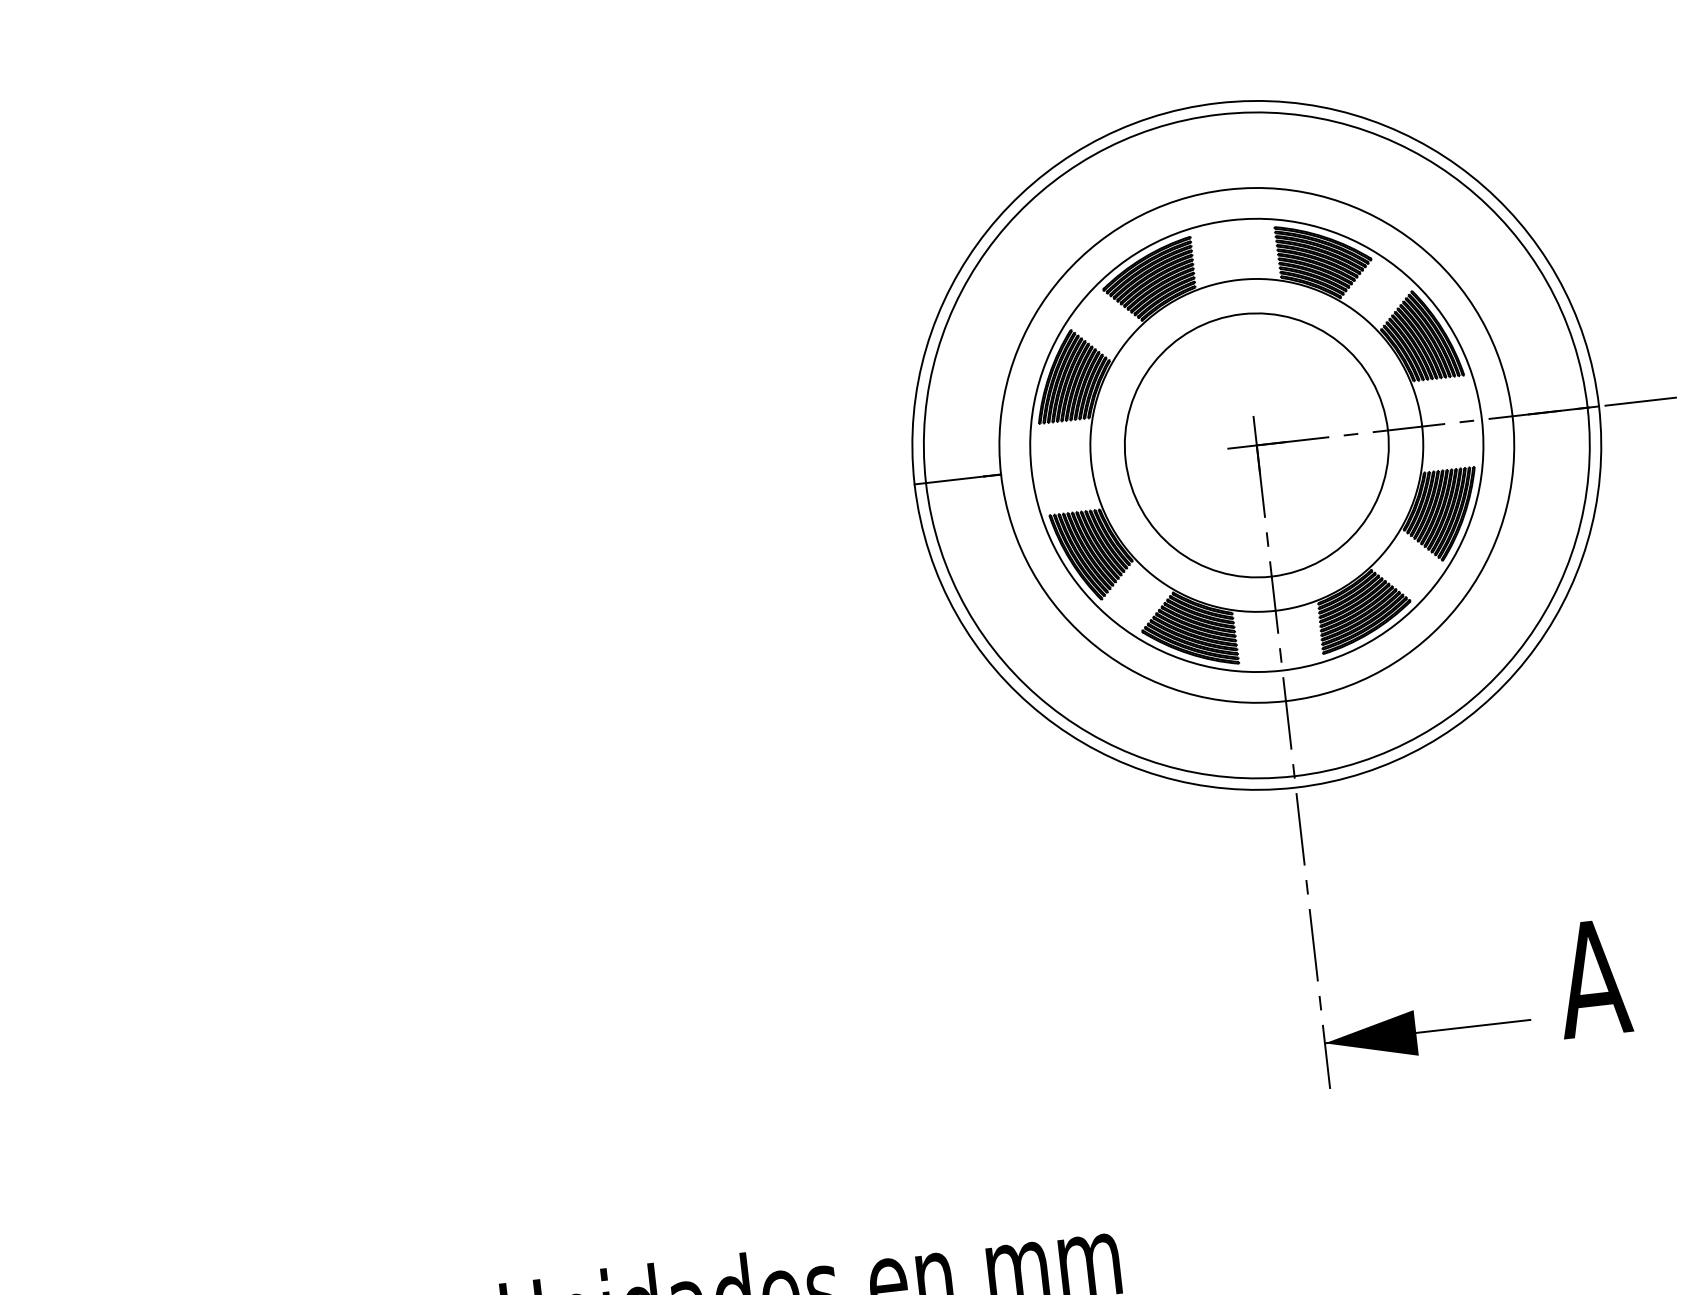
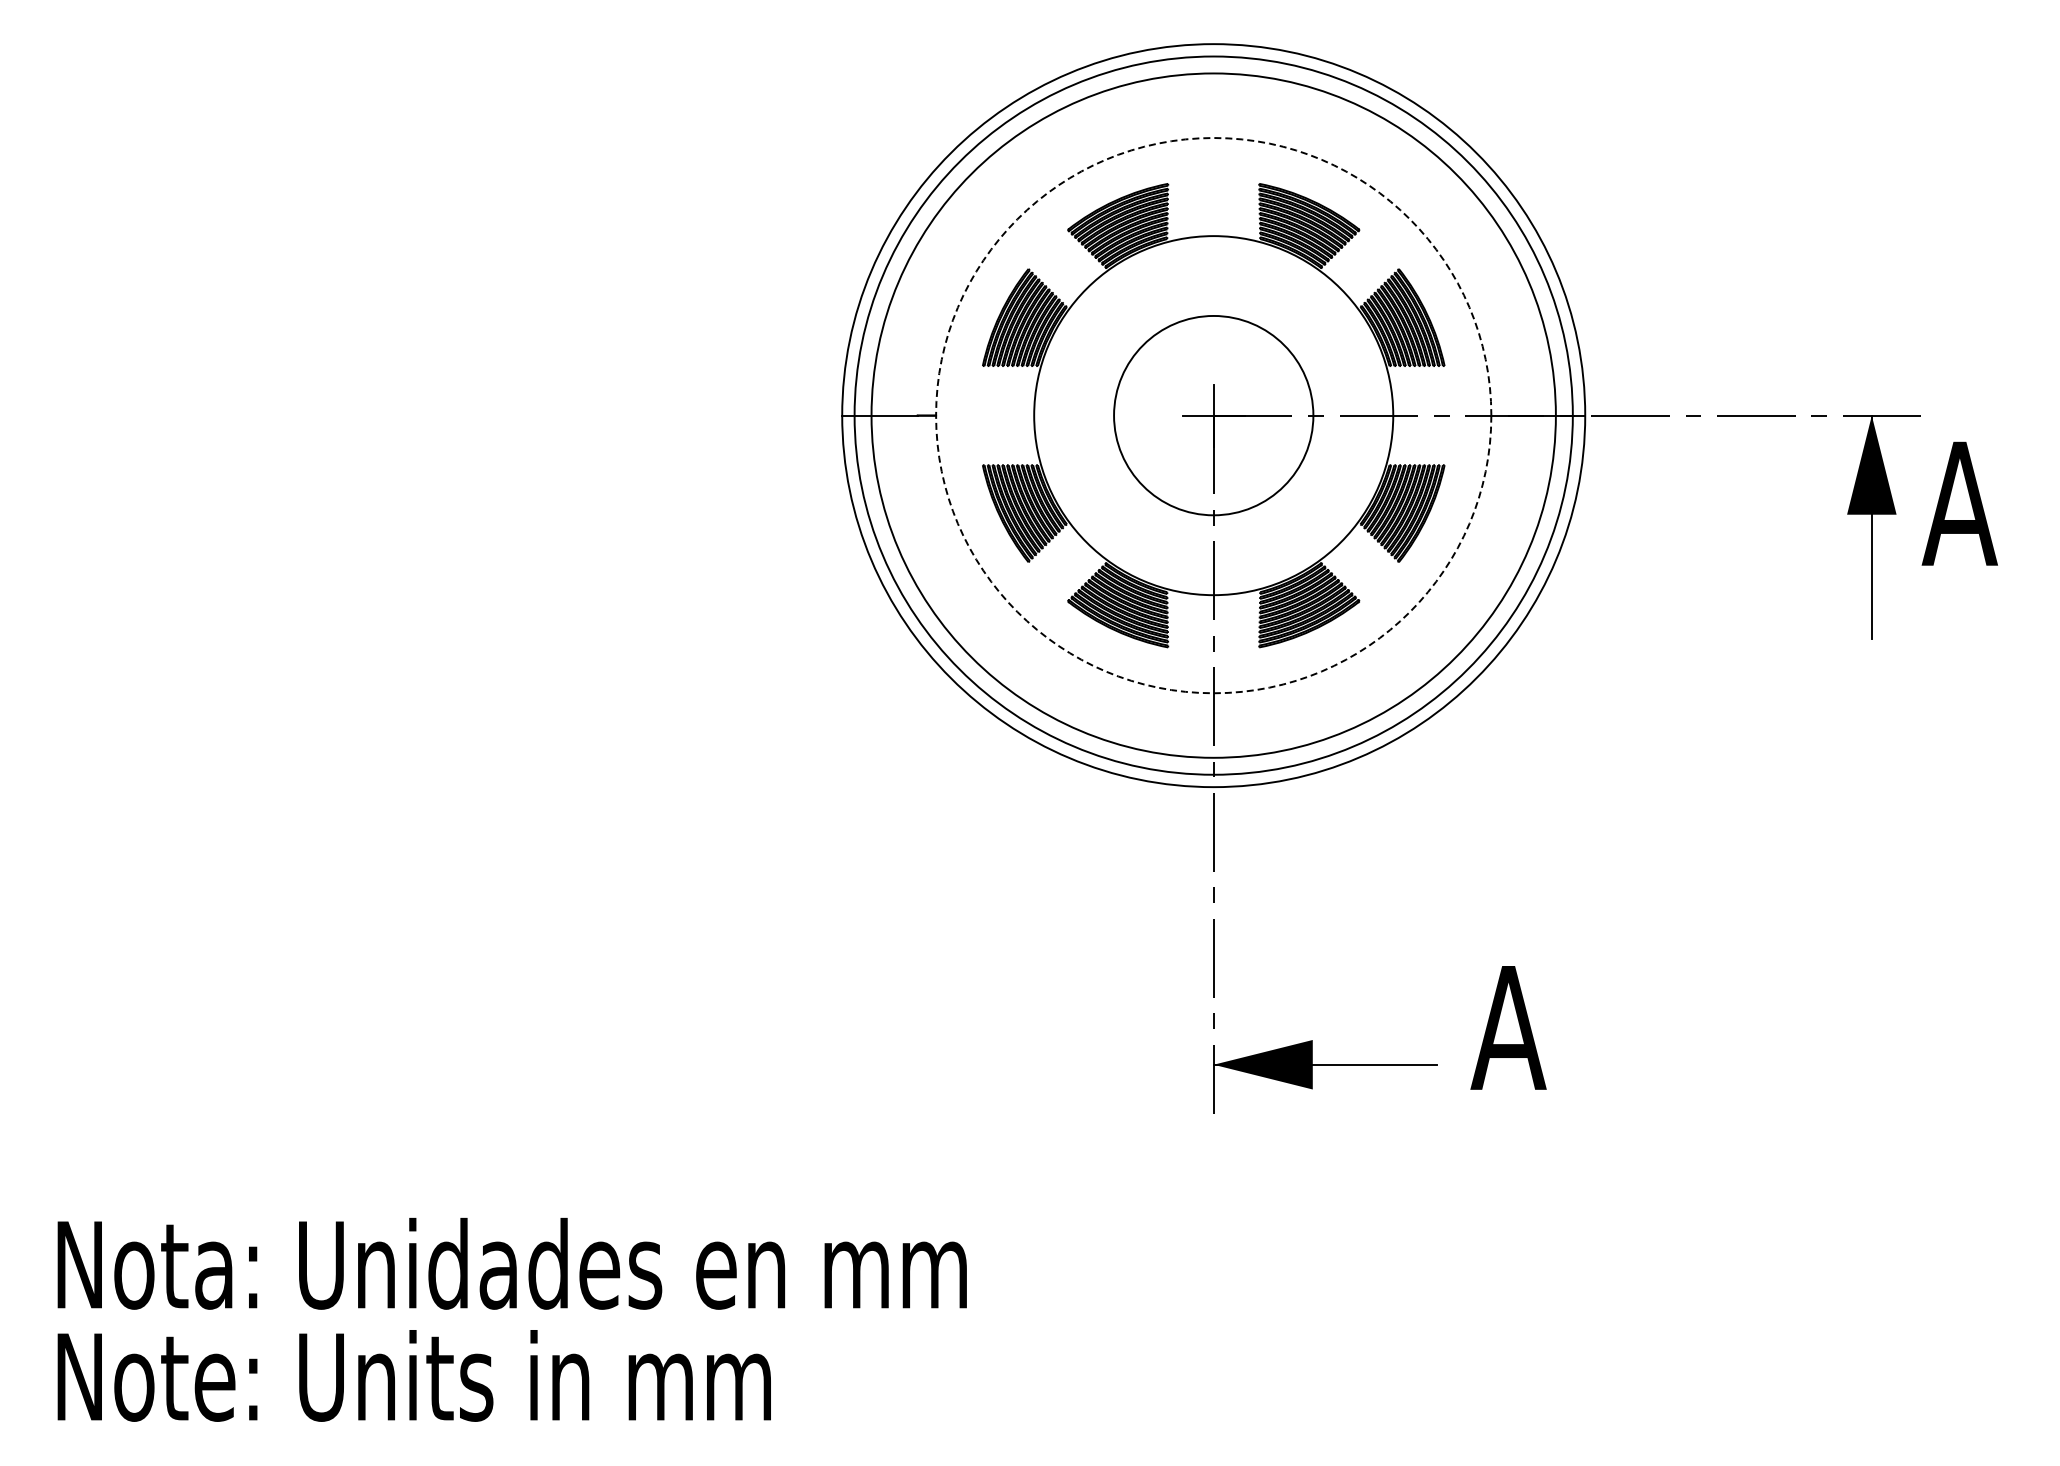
circle: (1256, 445) -> (1213, 415), size x0.7
circle: (1256, 445) -> (1213, 415), size x1.4
circle: (1256, 445) -> (1213, 415), solid -> dashed

